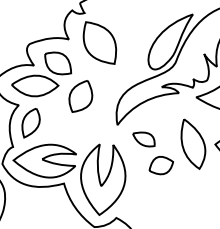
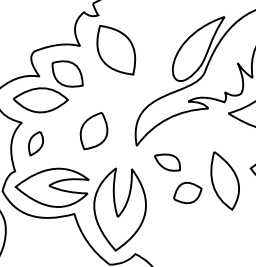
part: (80, 96) -> (93, 131), moved
part: (30, 123) -> (35, 143), size x0.7
part: (193, 143) -> (225, 180), moved

